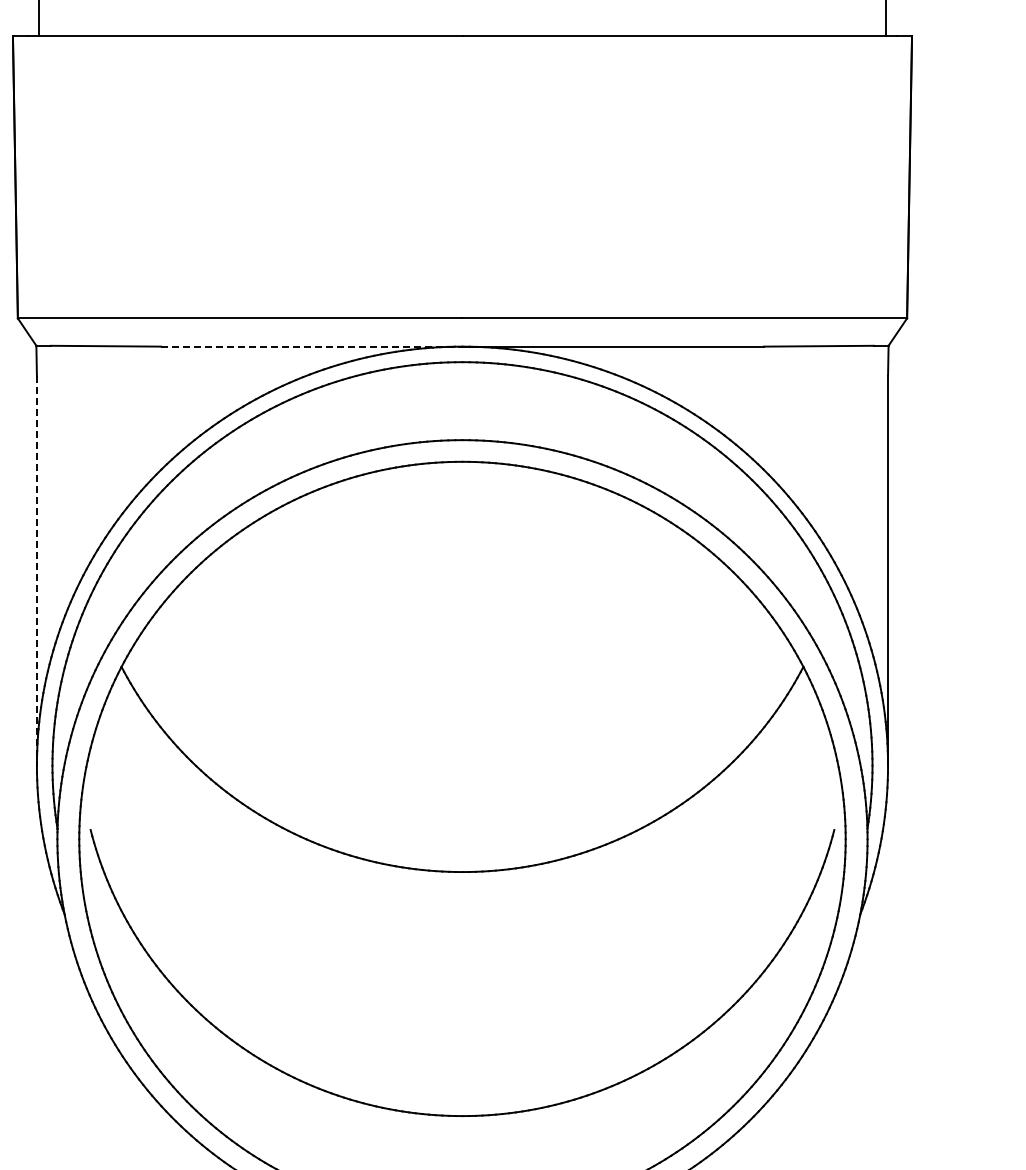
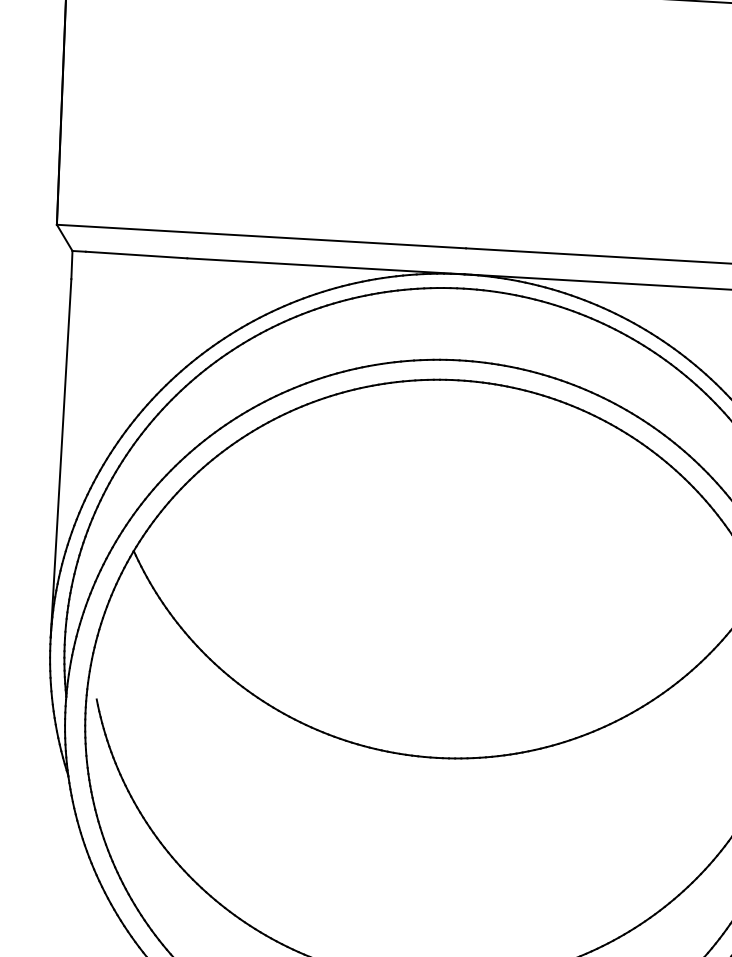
line: (311, 346) -> (325, 266), dashed -> solid
line: (36, 571) -> (60, 458), dashed -> solid

